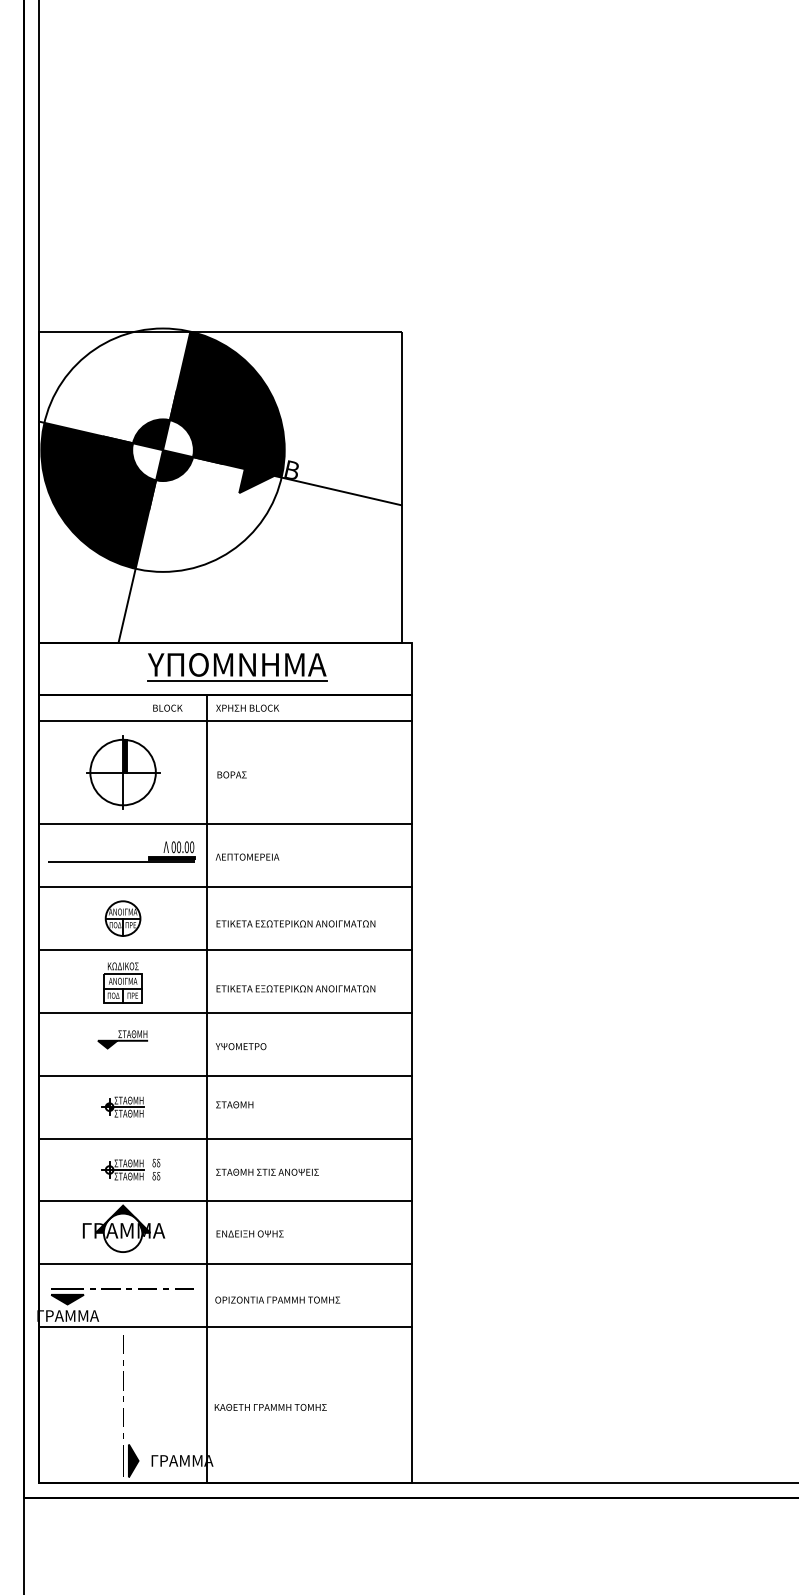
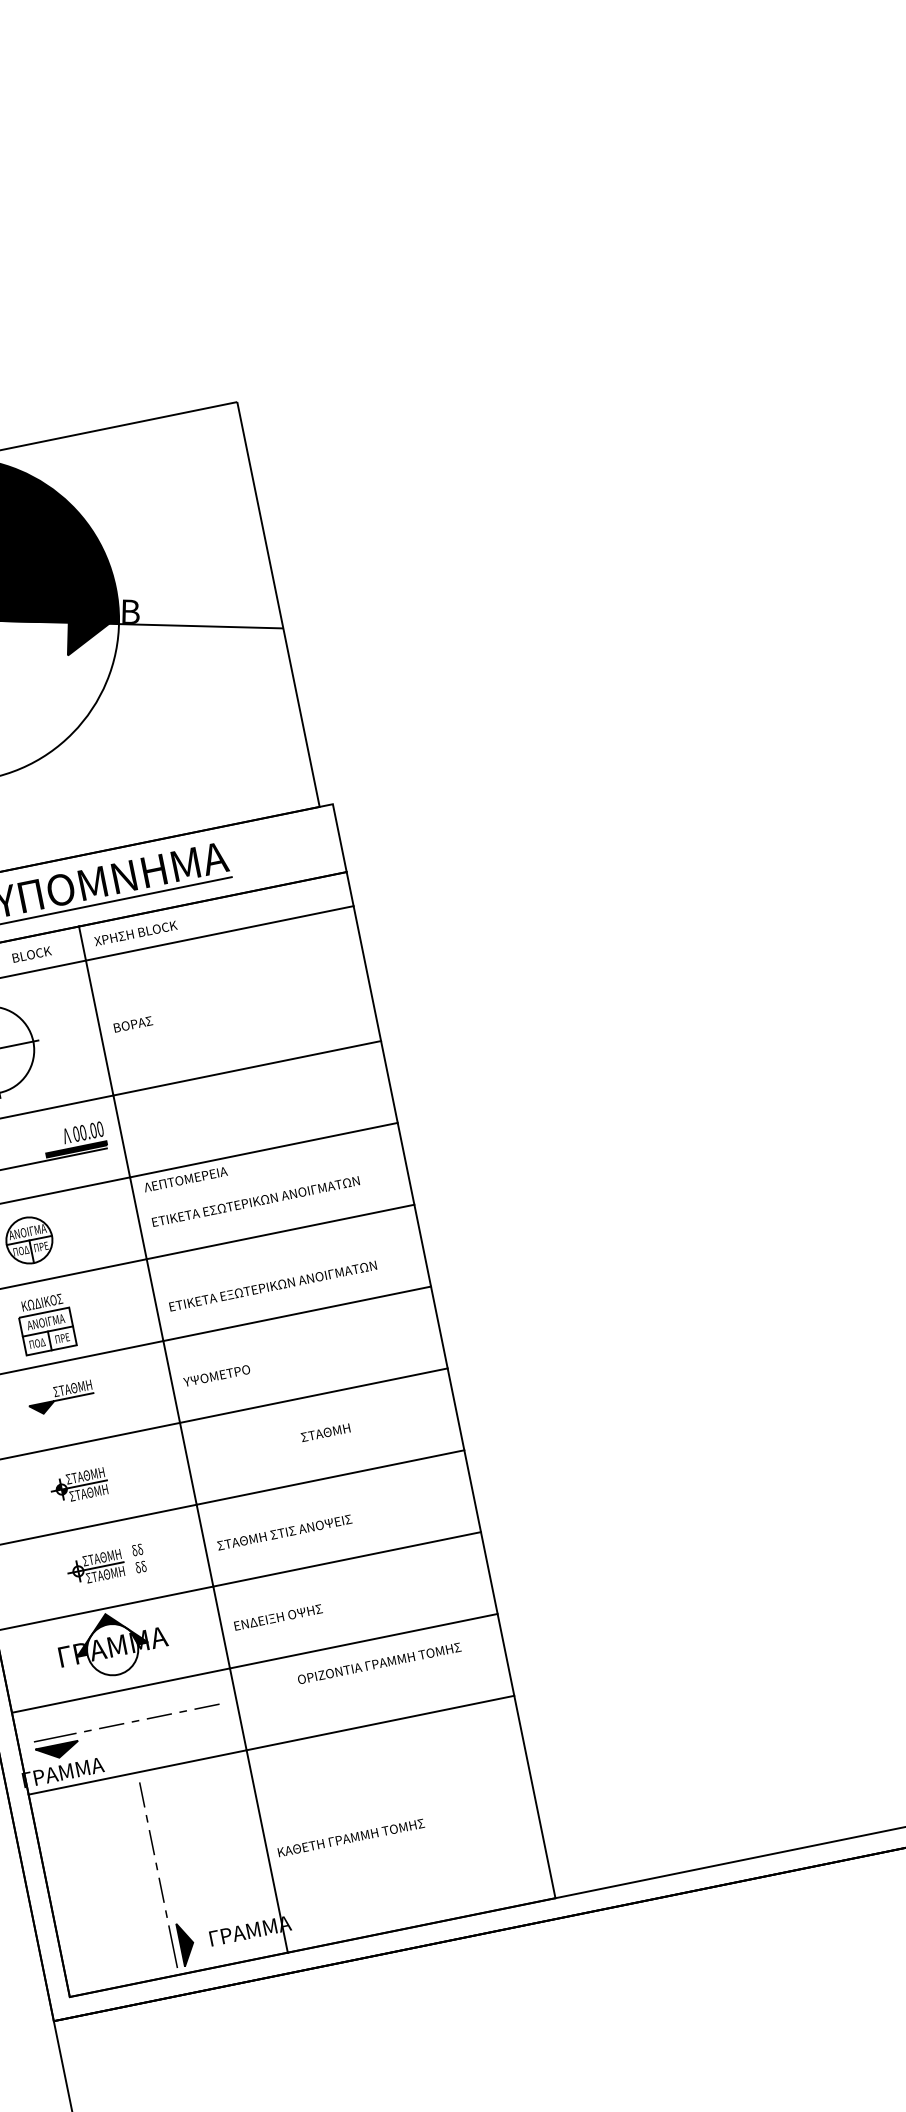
text: (247, 856) -> (185, 1178), moved
text: (234, 1104) -> (325, 1432), moved
text: (277, 1299) -> (378, 1662), moved

